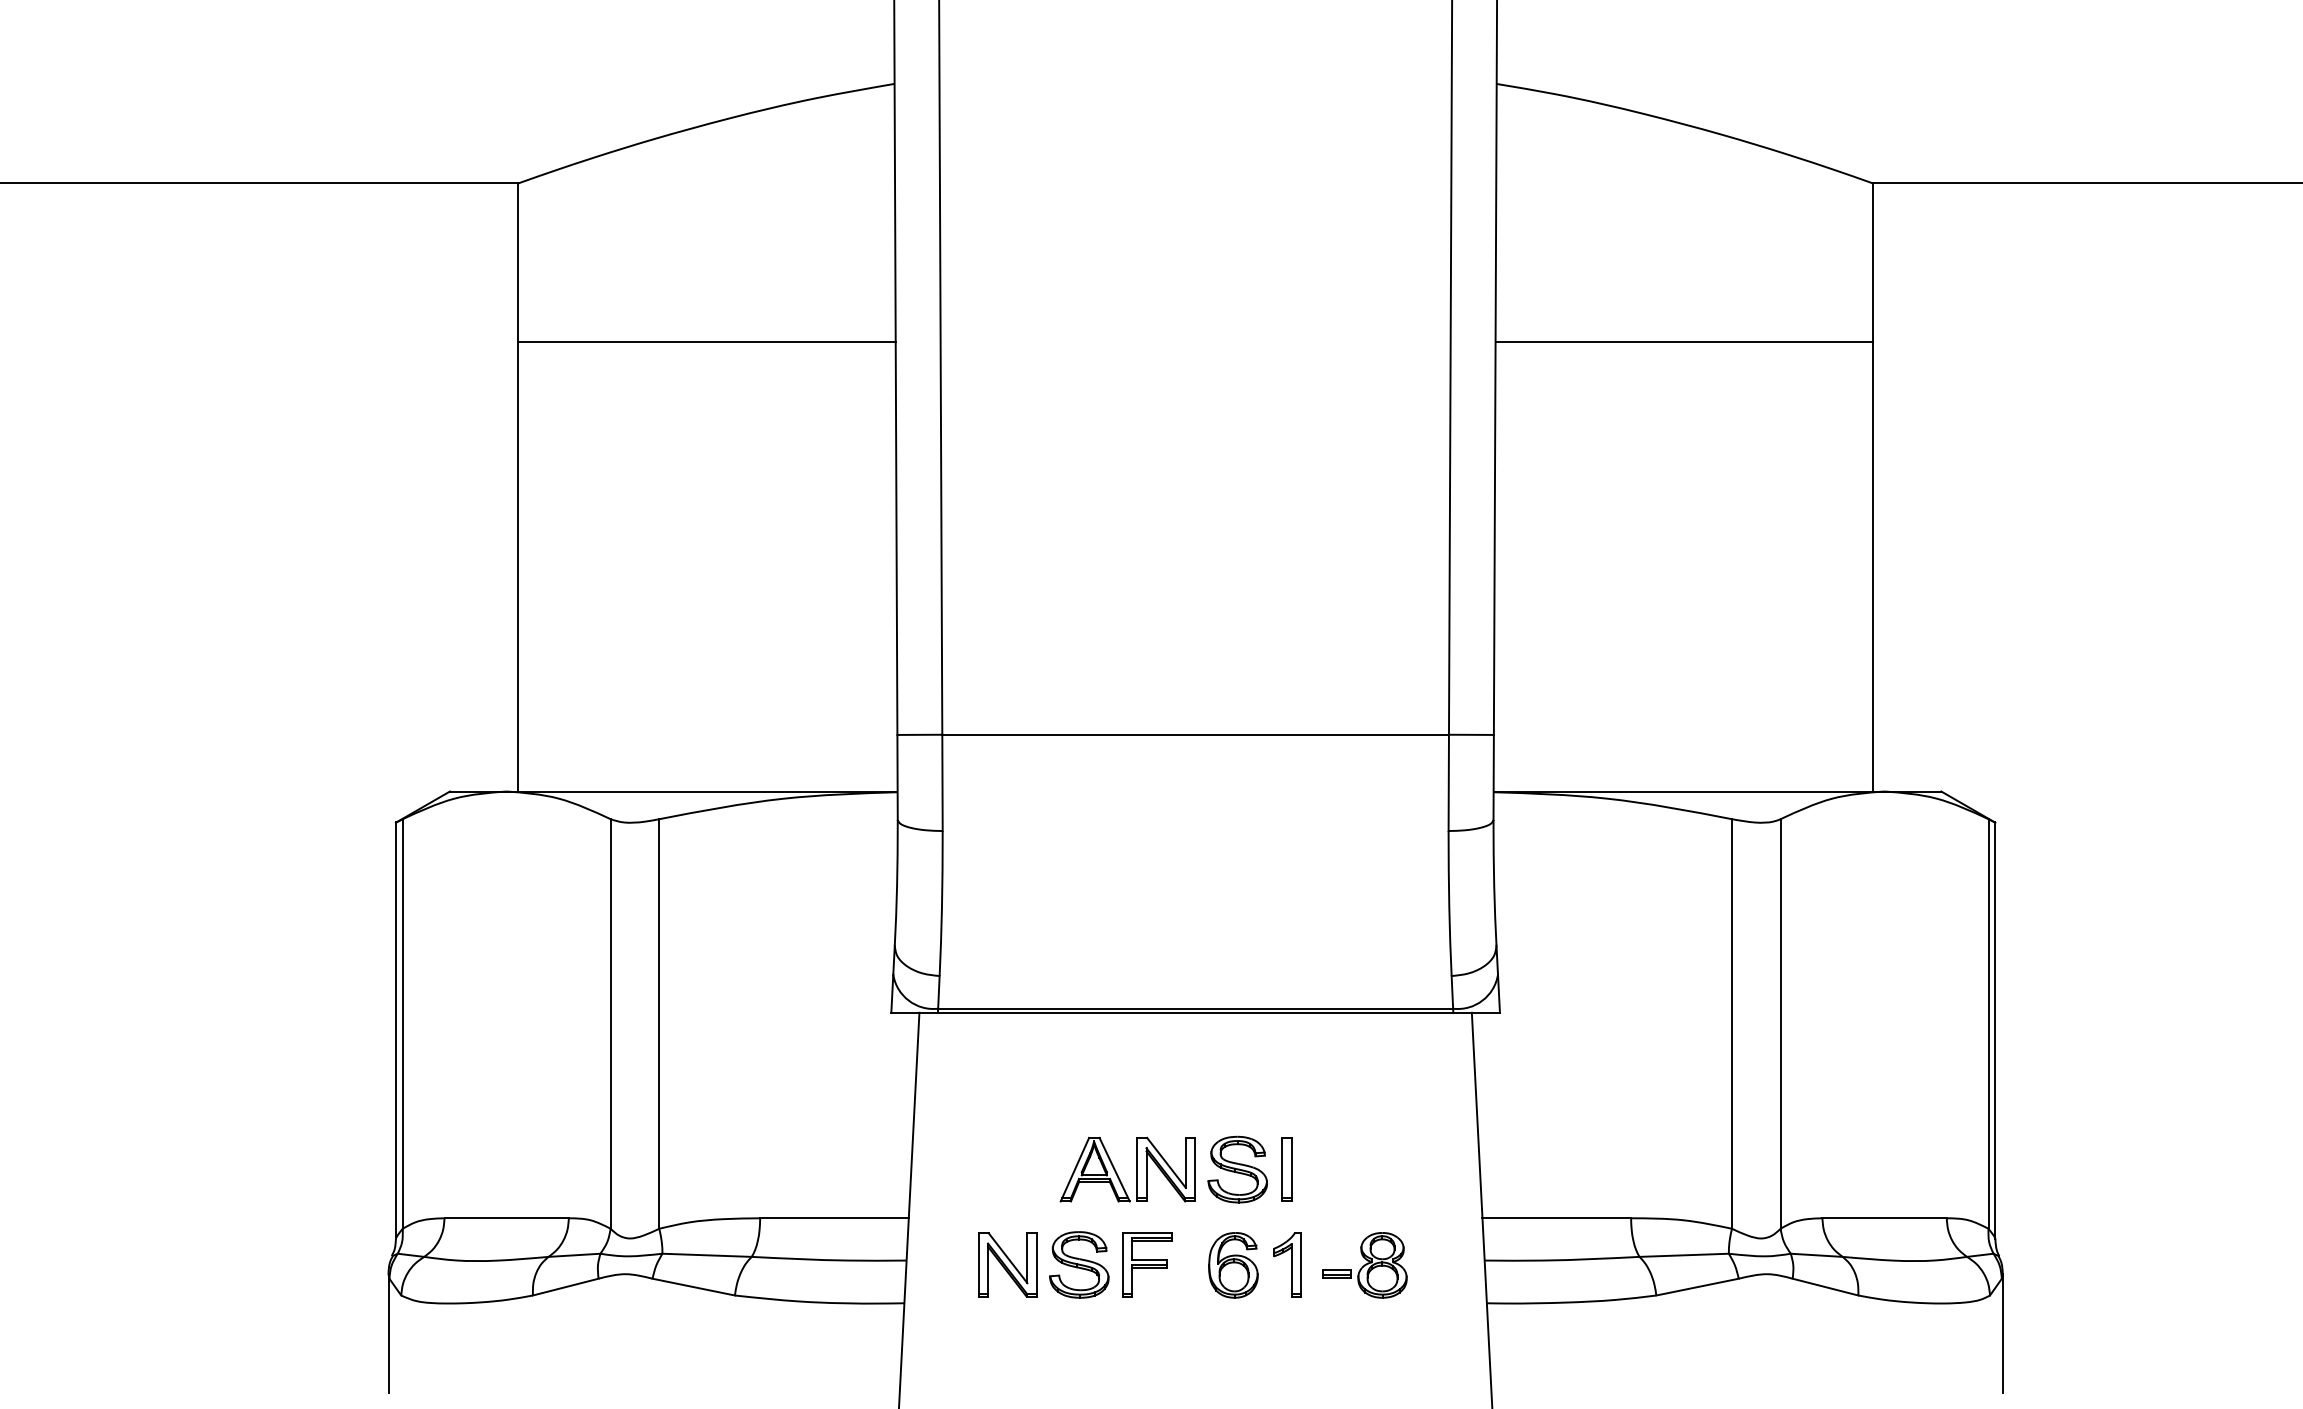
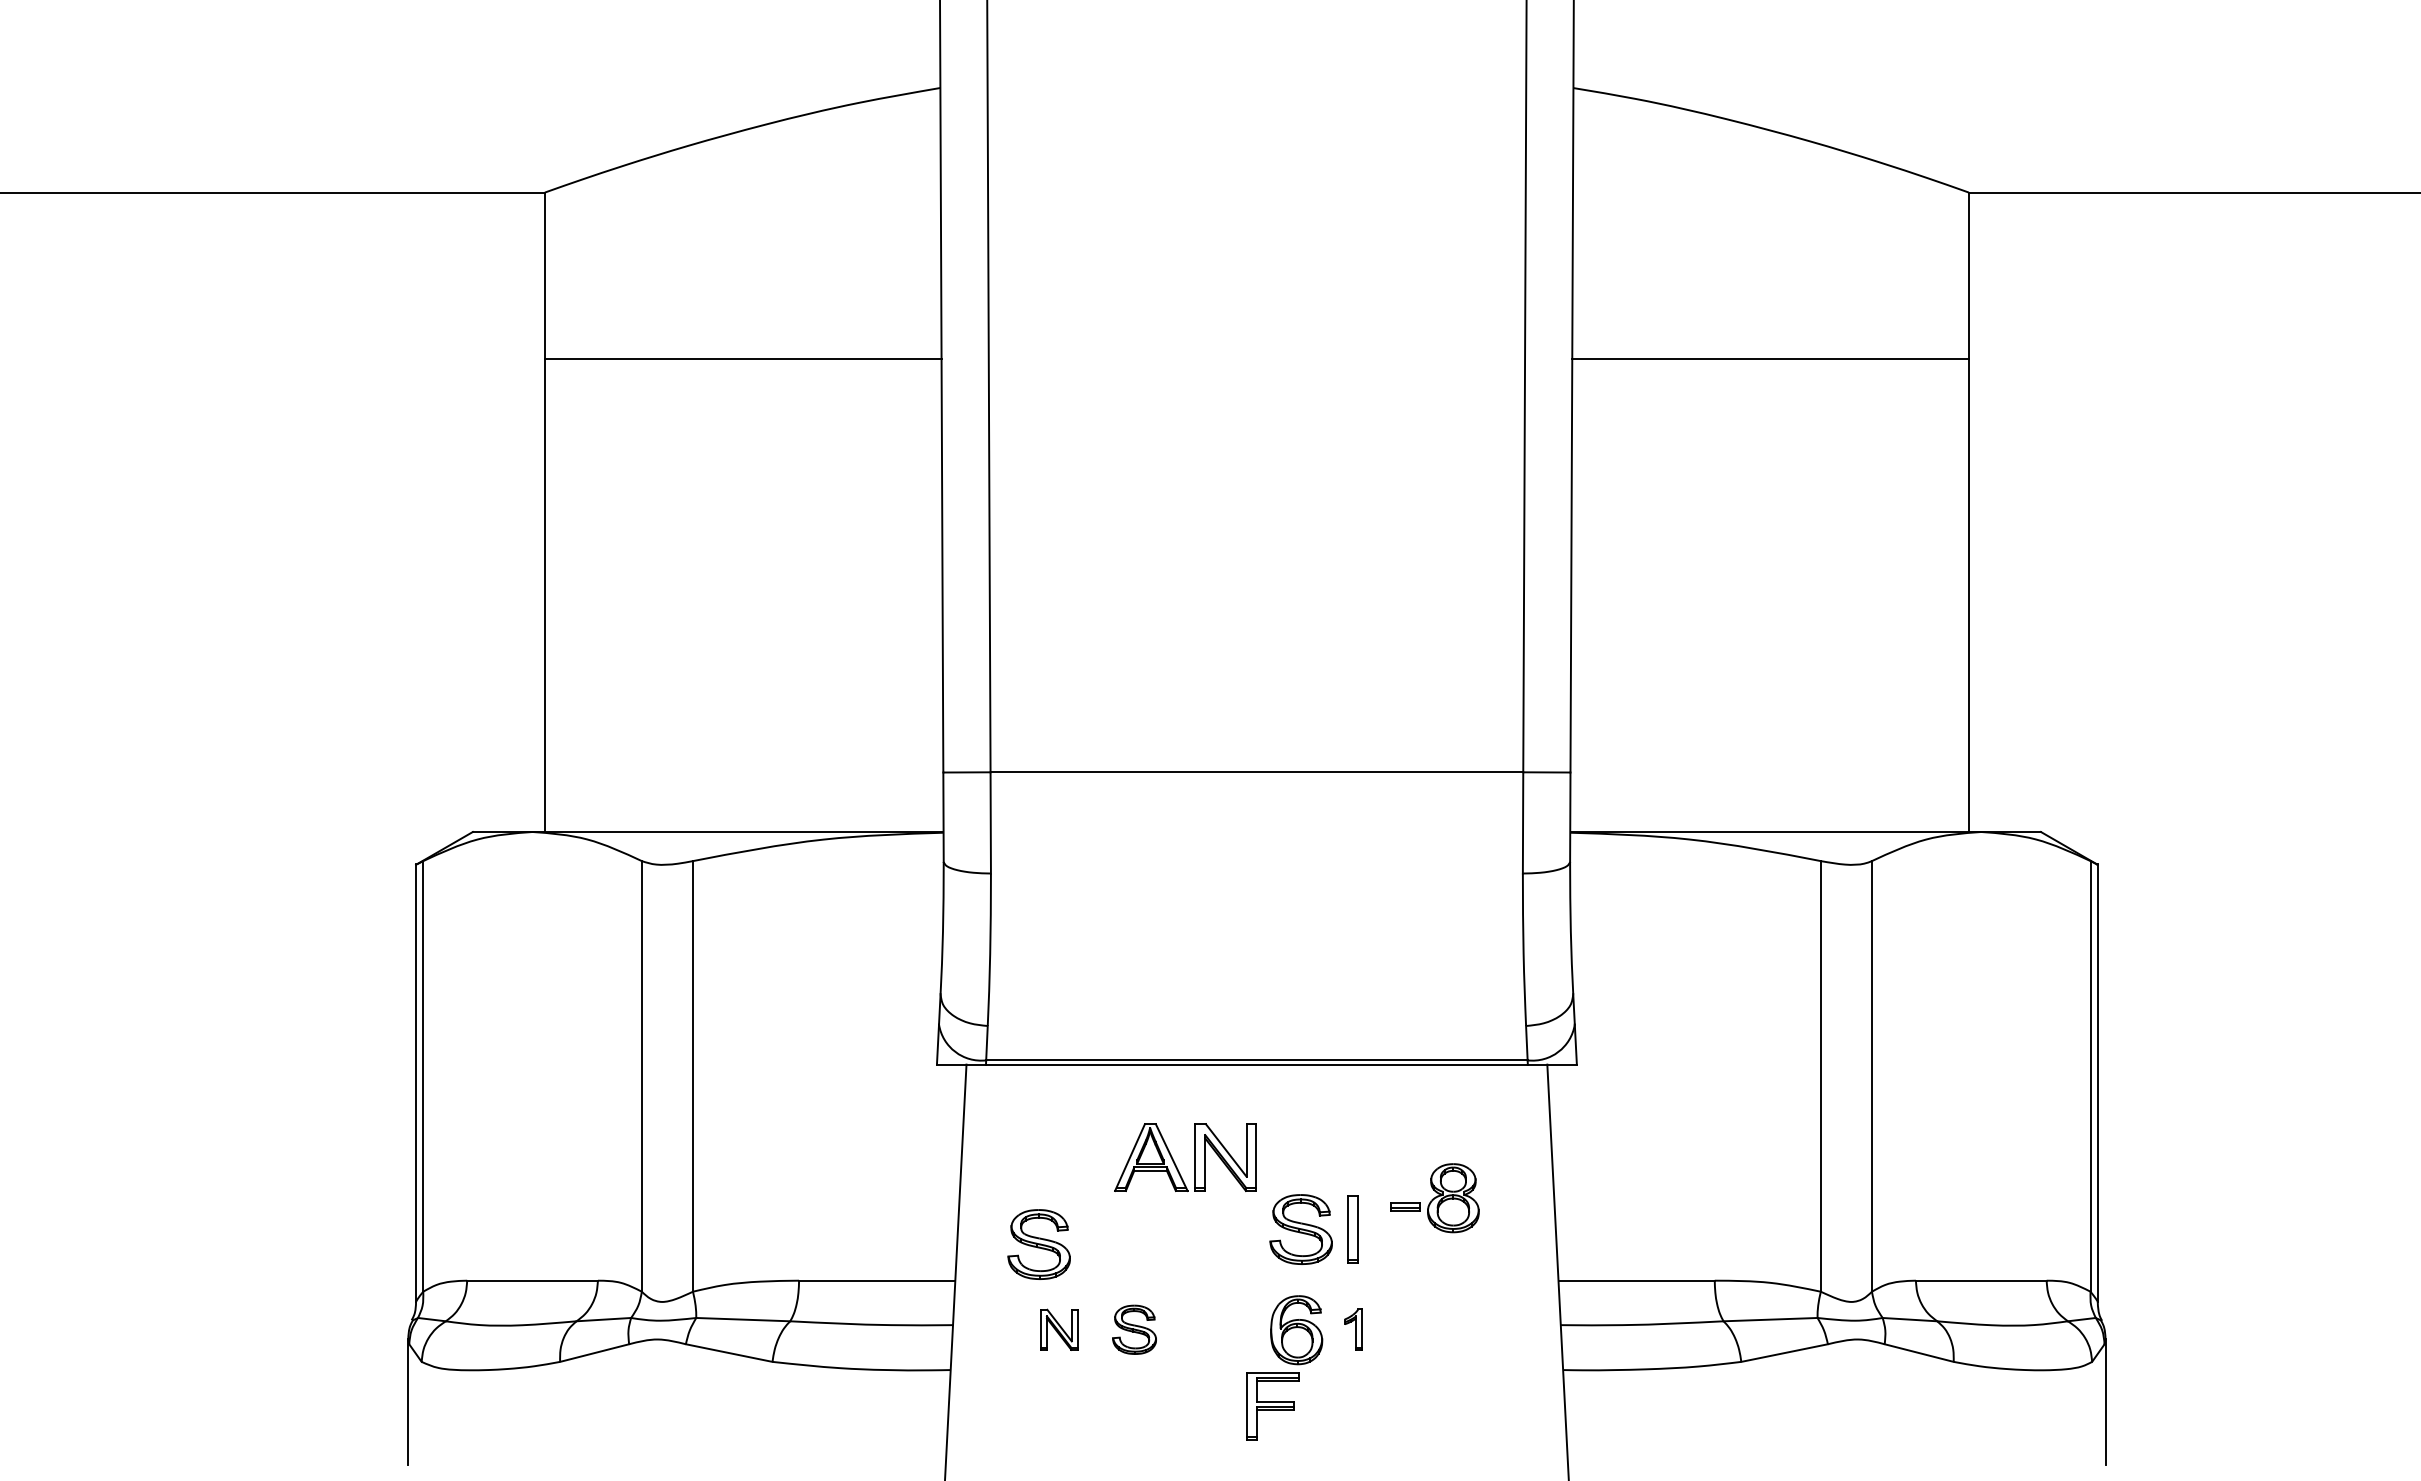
part: (1136, 1169) -> (1194, 1157), moved
part: (987, 1183) -> (1038, 1244), added
part: (1007, 1264) -> (1059, 1329), size x0.6
part: (1079, 1264) -> (1134, 1329), size x0.7
part: (1146, 1264) -> (1272, 1406), moved
part: (1287, 1264) -> (1353, 1329), size x0.6
part: (1364, 1265) -> (1434, 1198), moved

